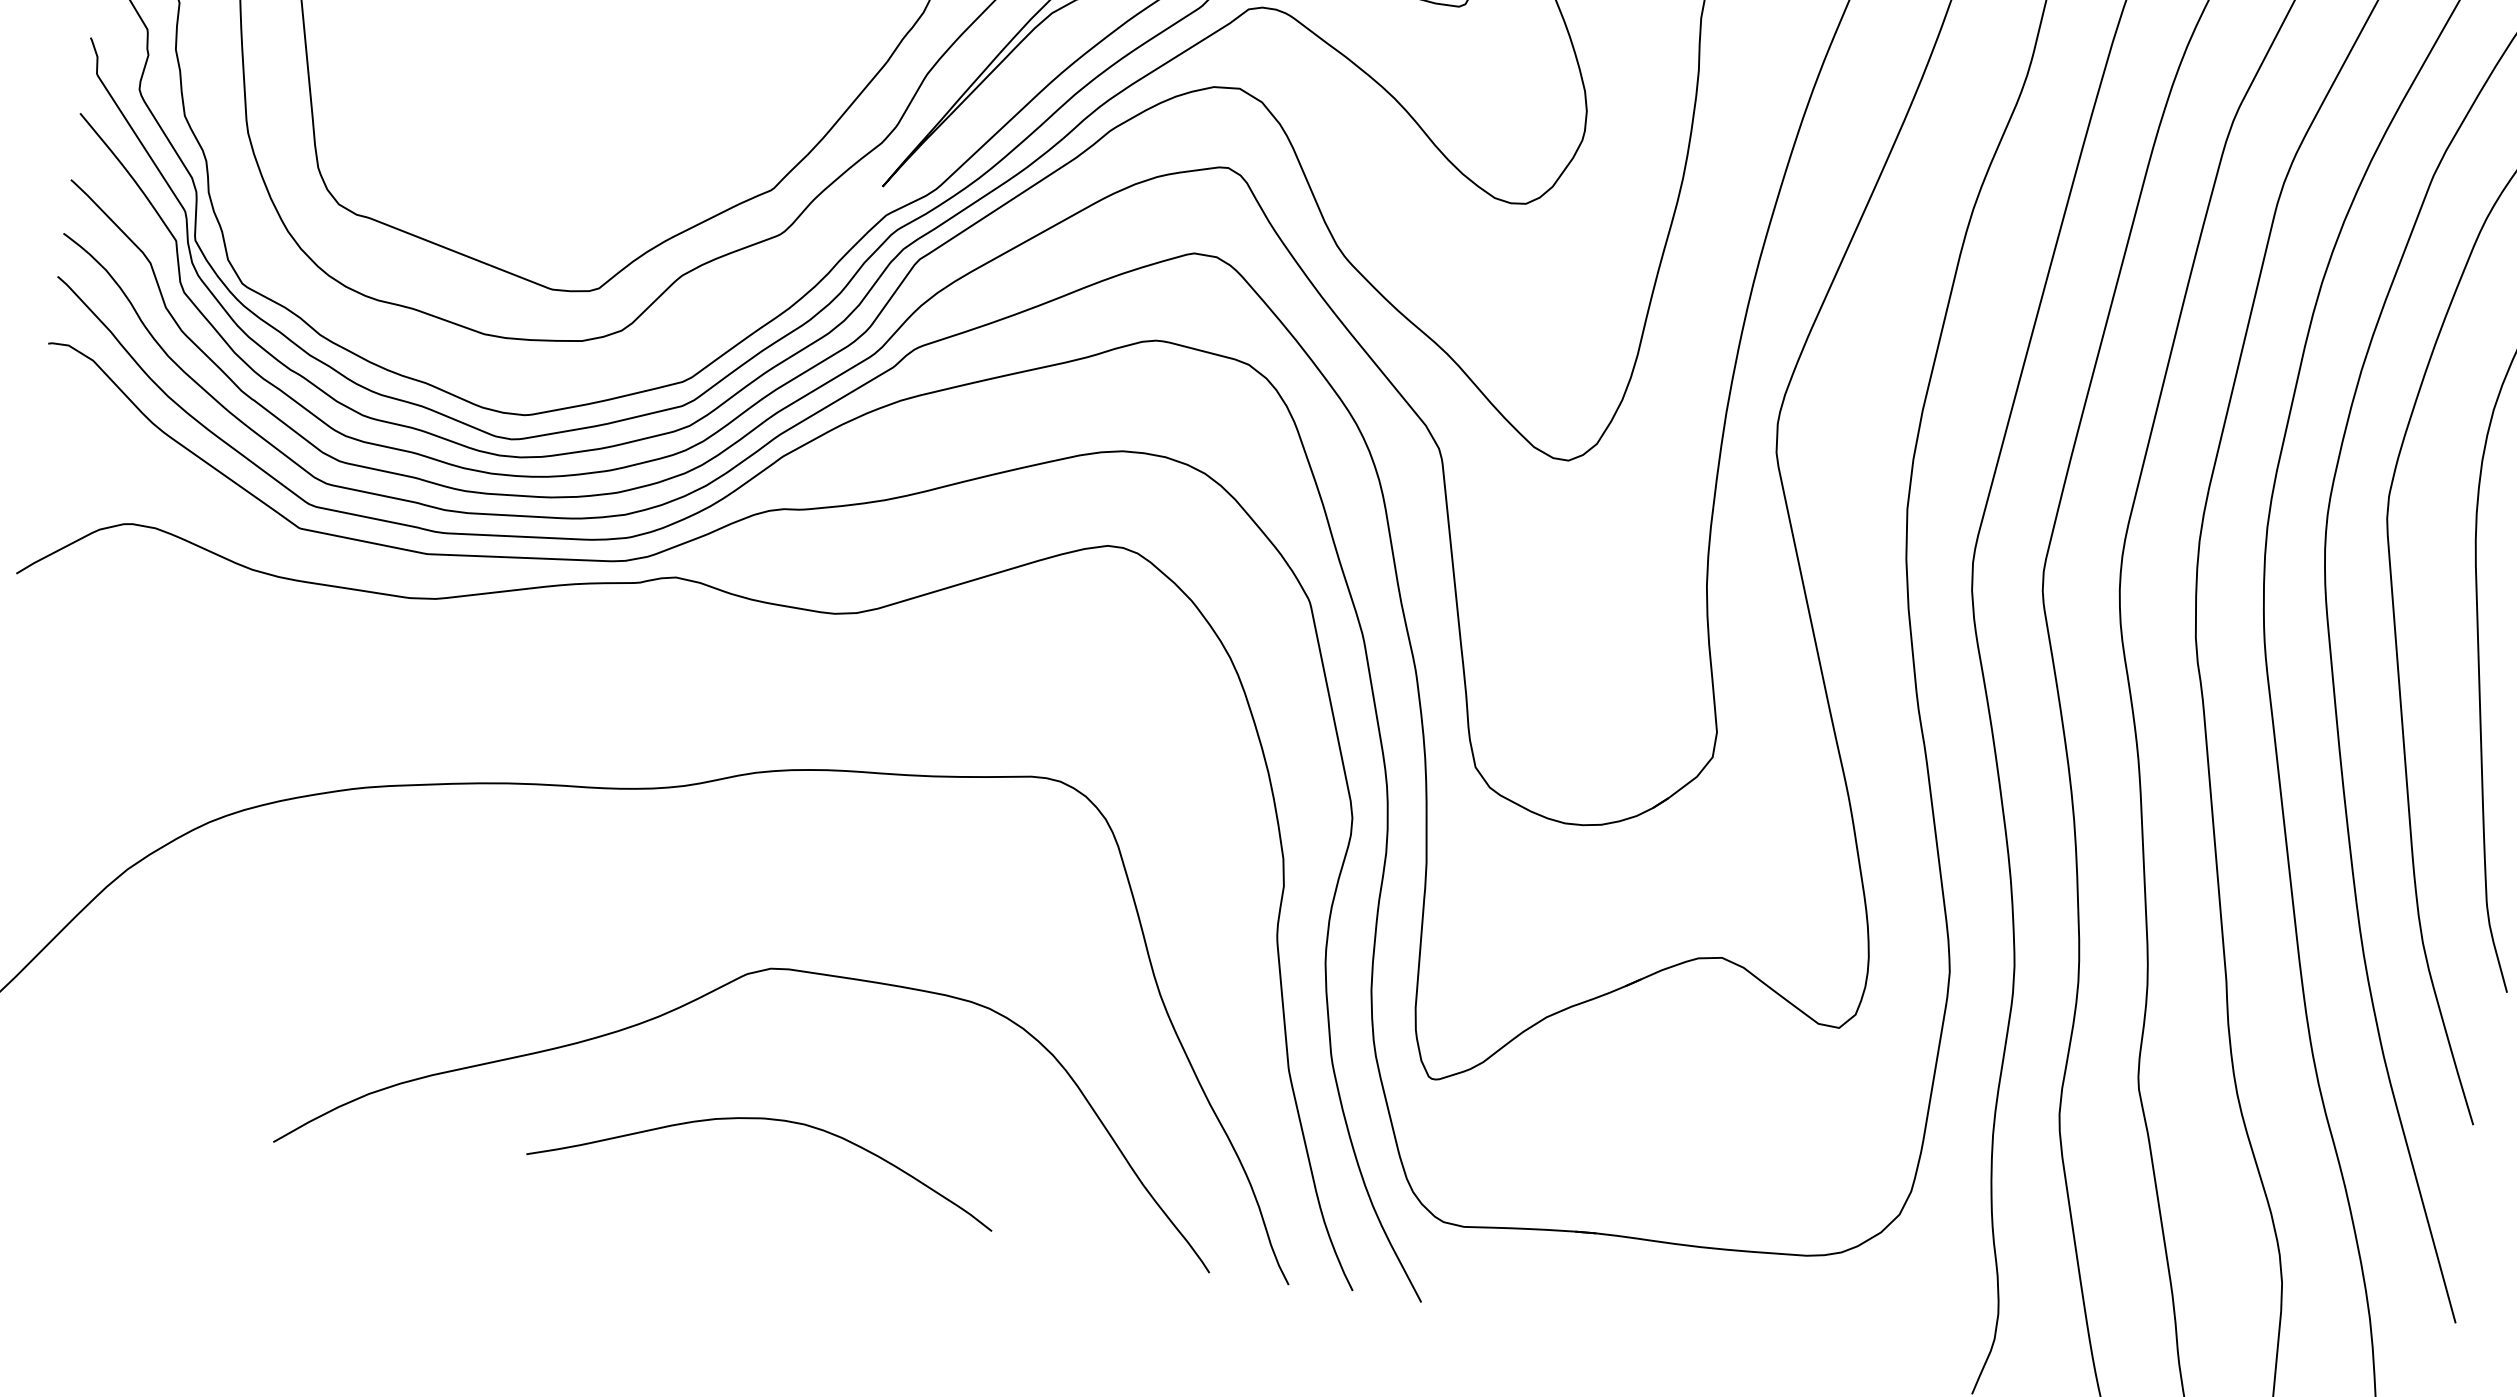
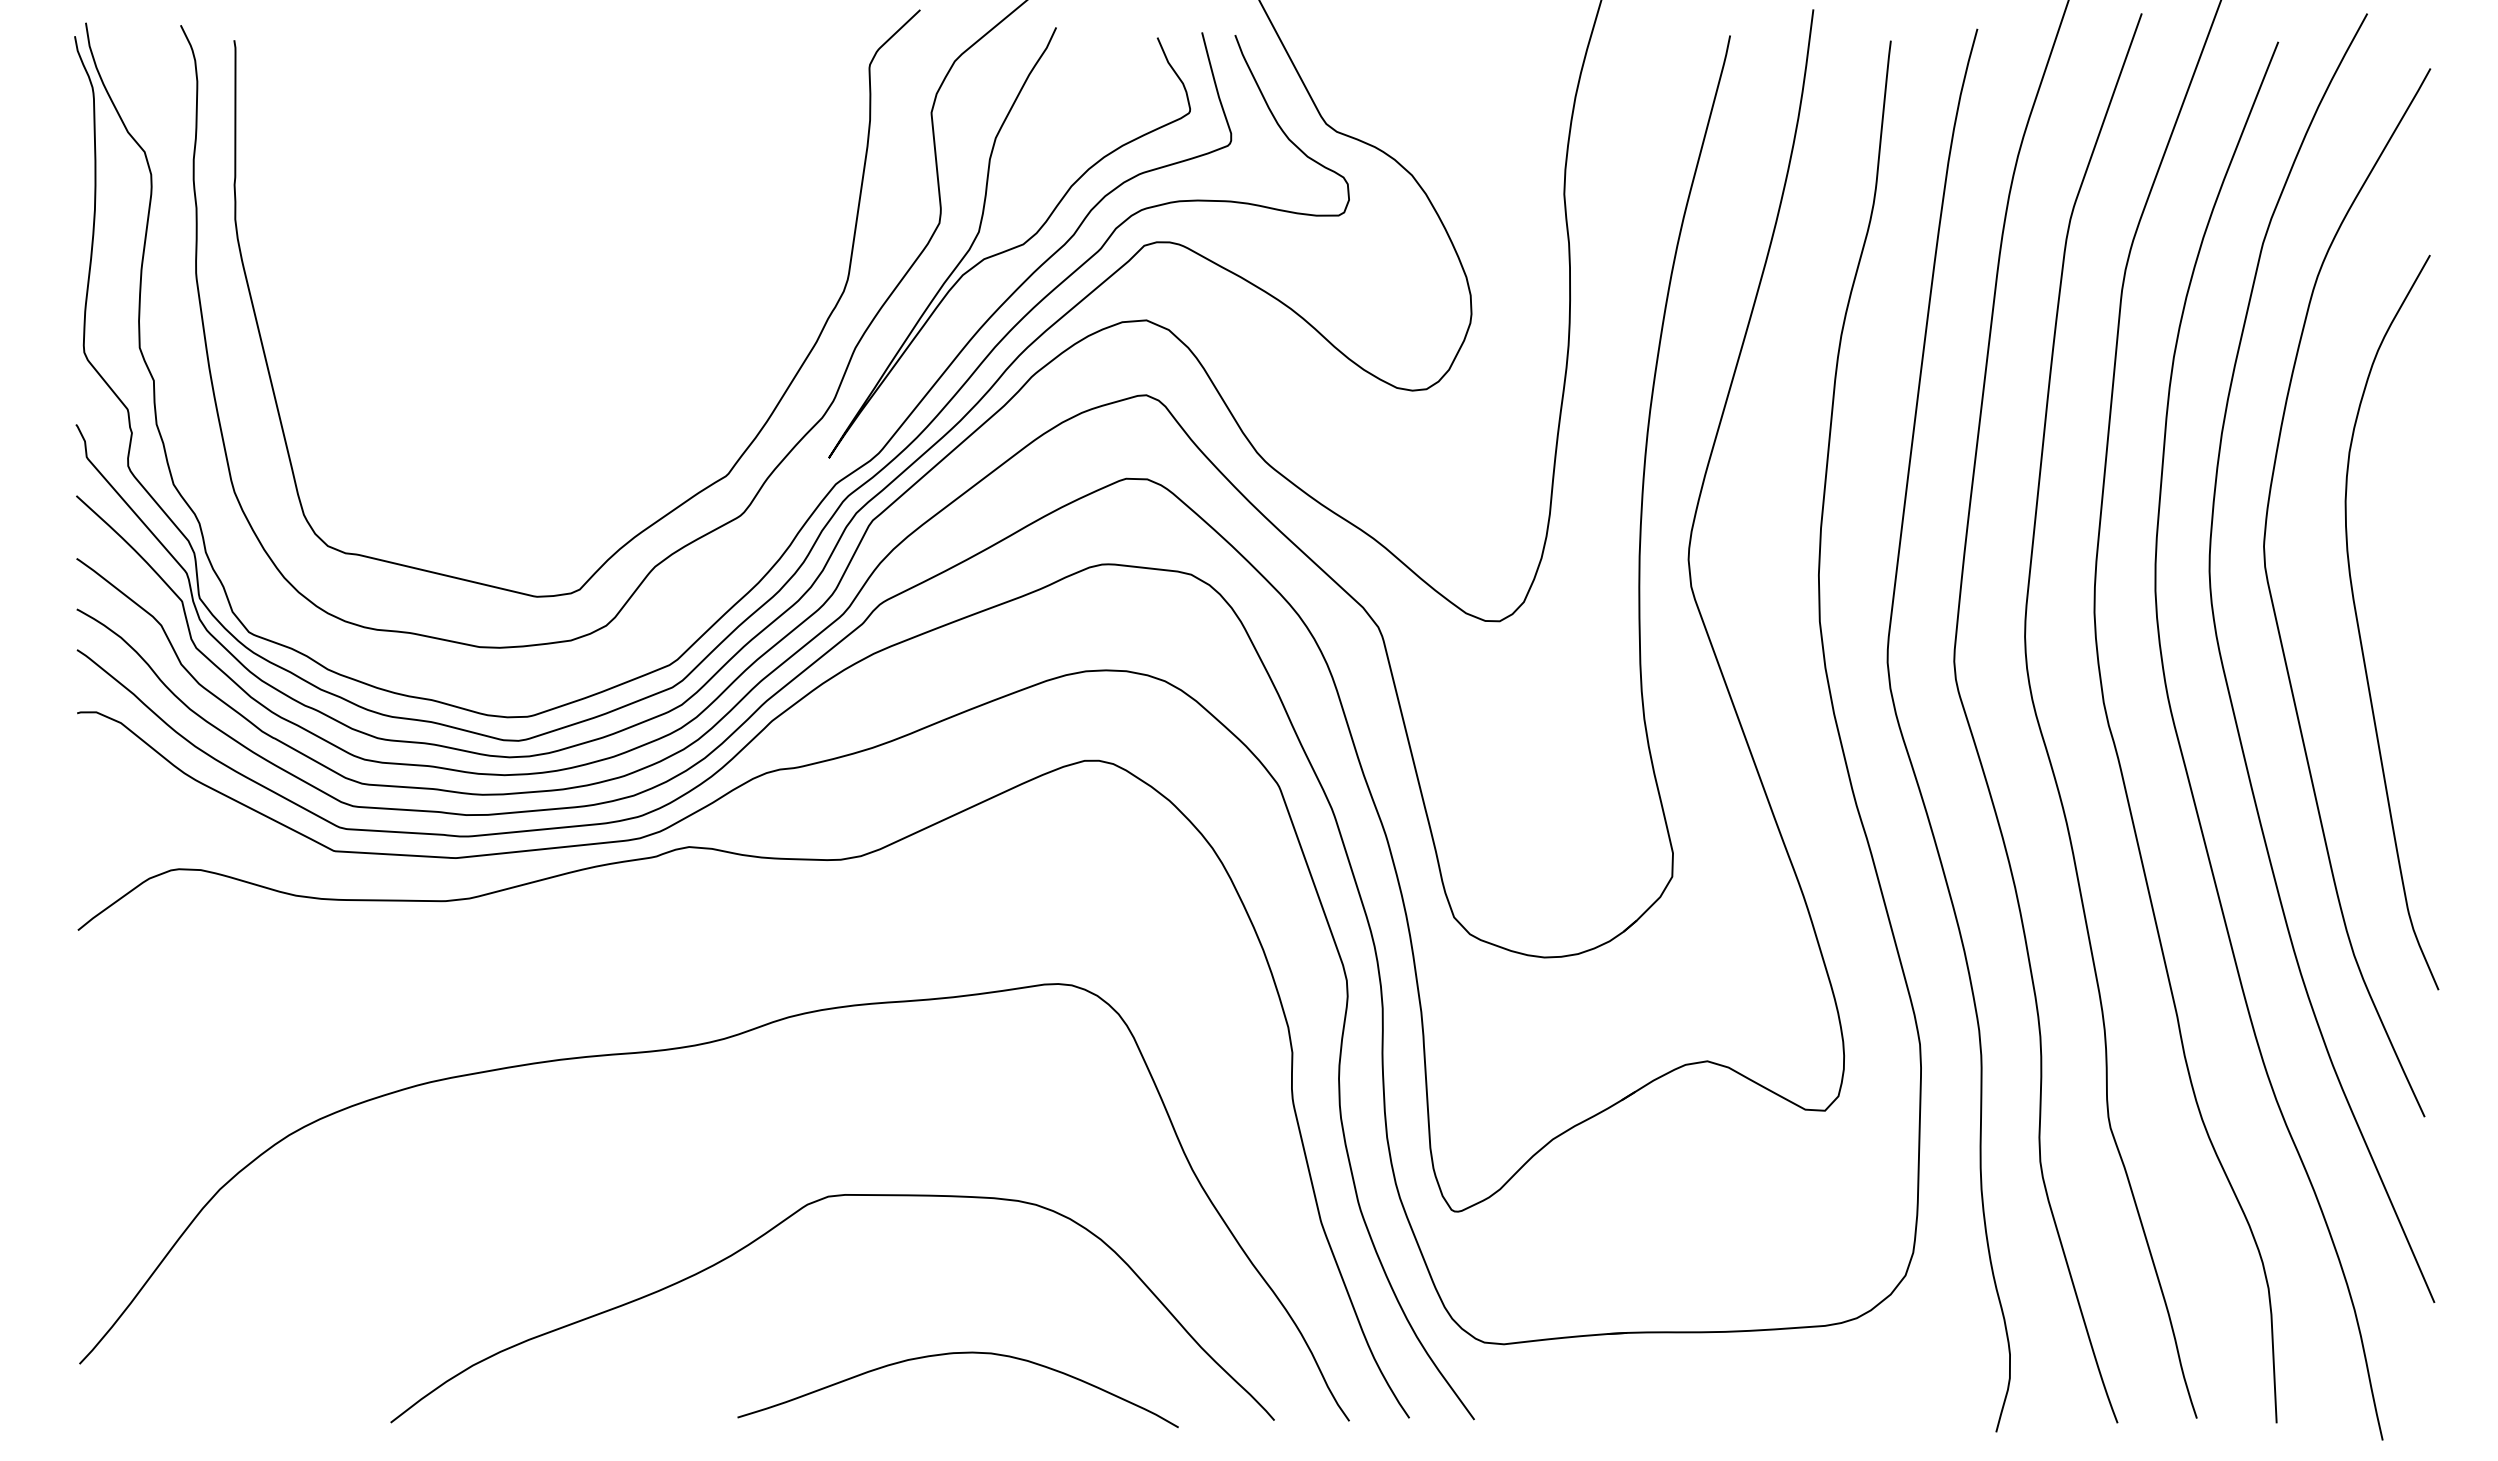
curve: (763, 1119) -> (952, 1354), moved

